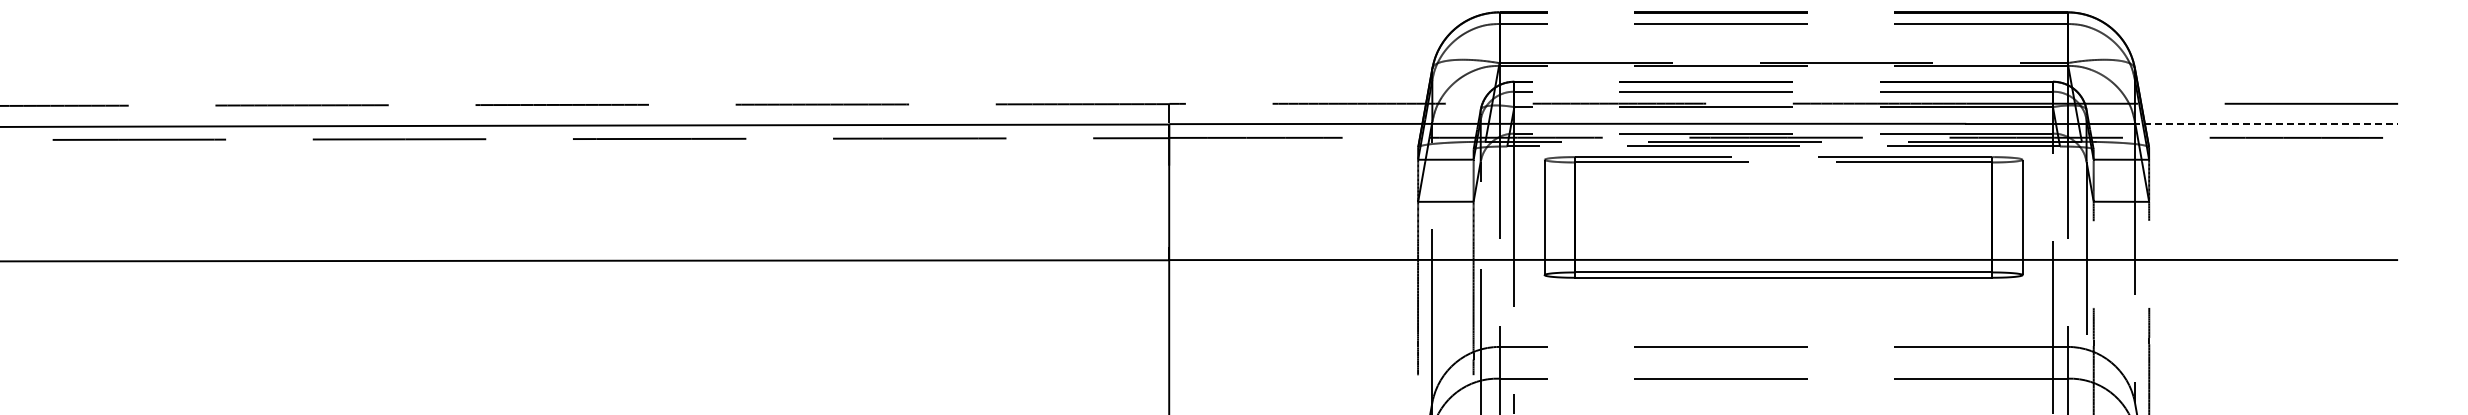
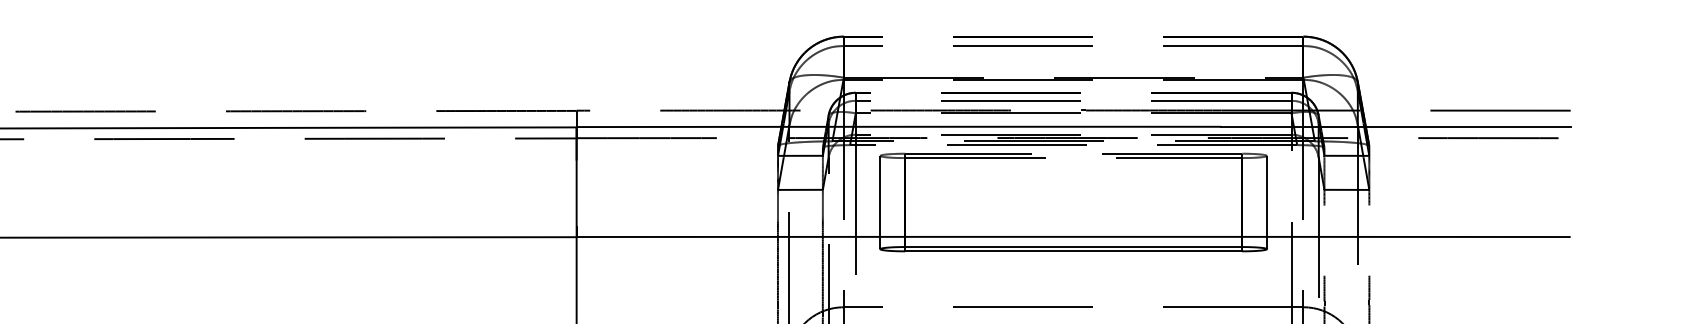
line: (2265, 123) -> (1463, 126), dashed -> solid

